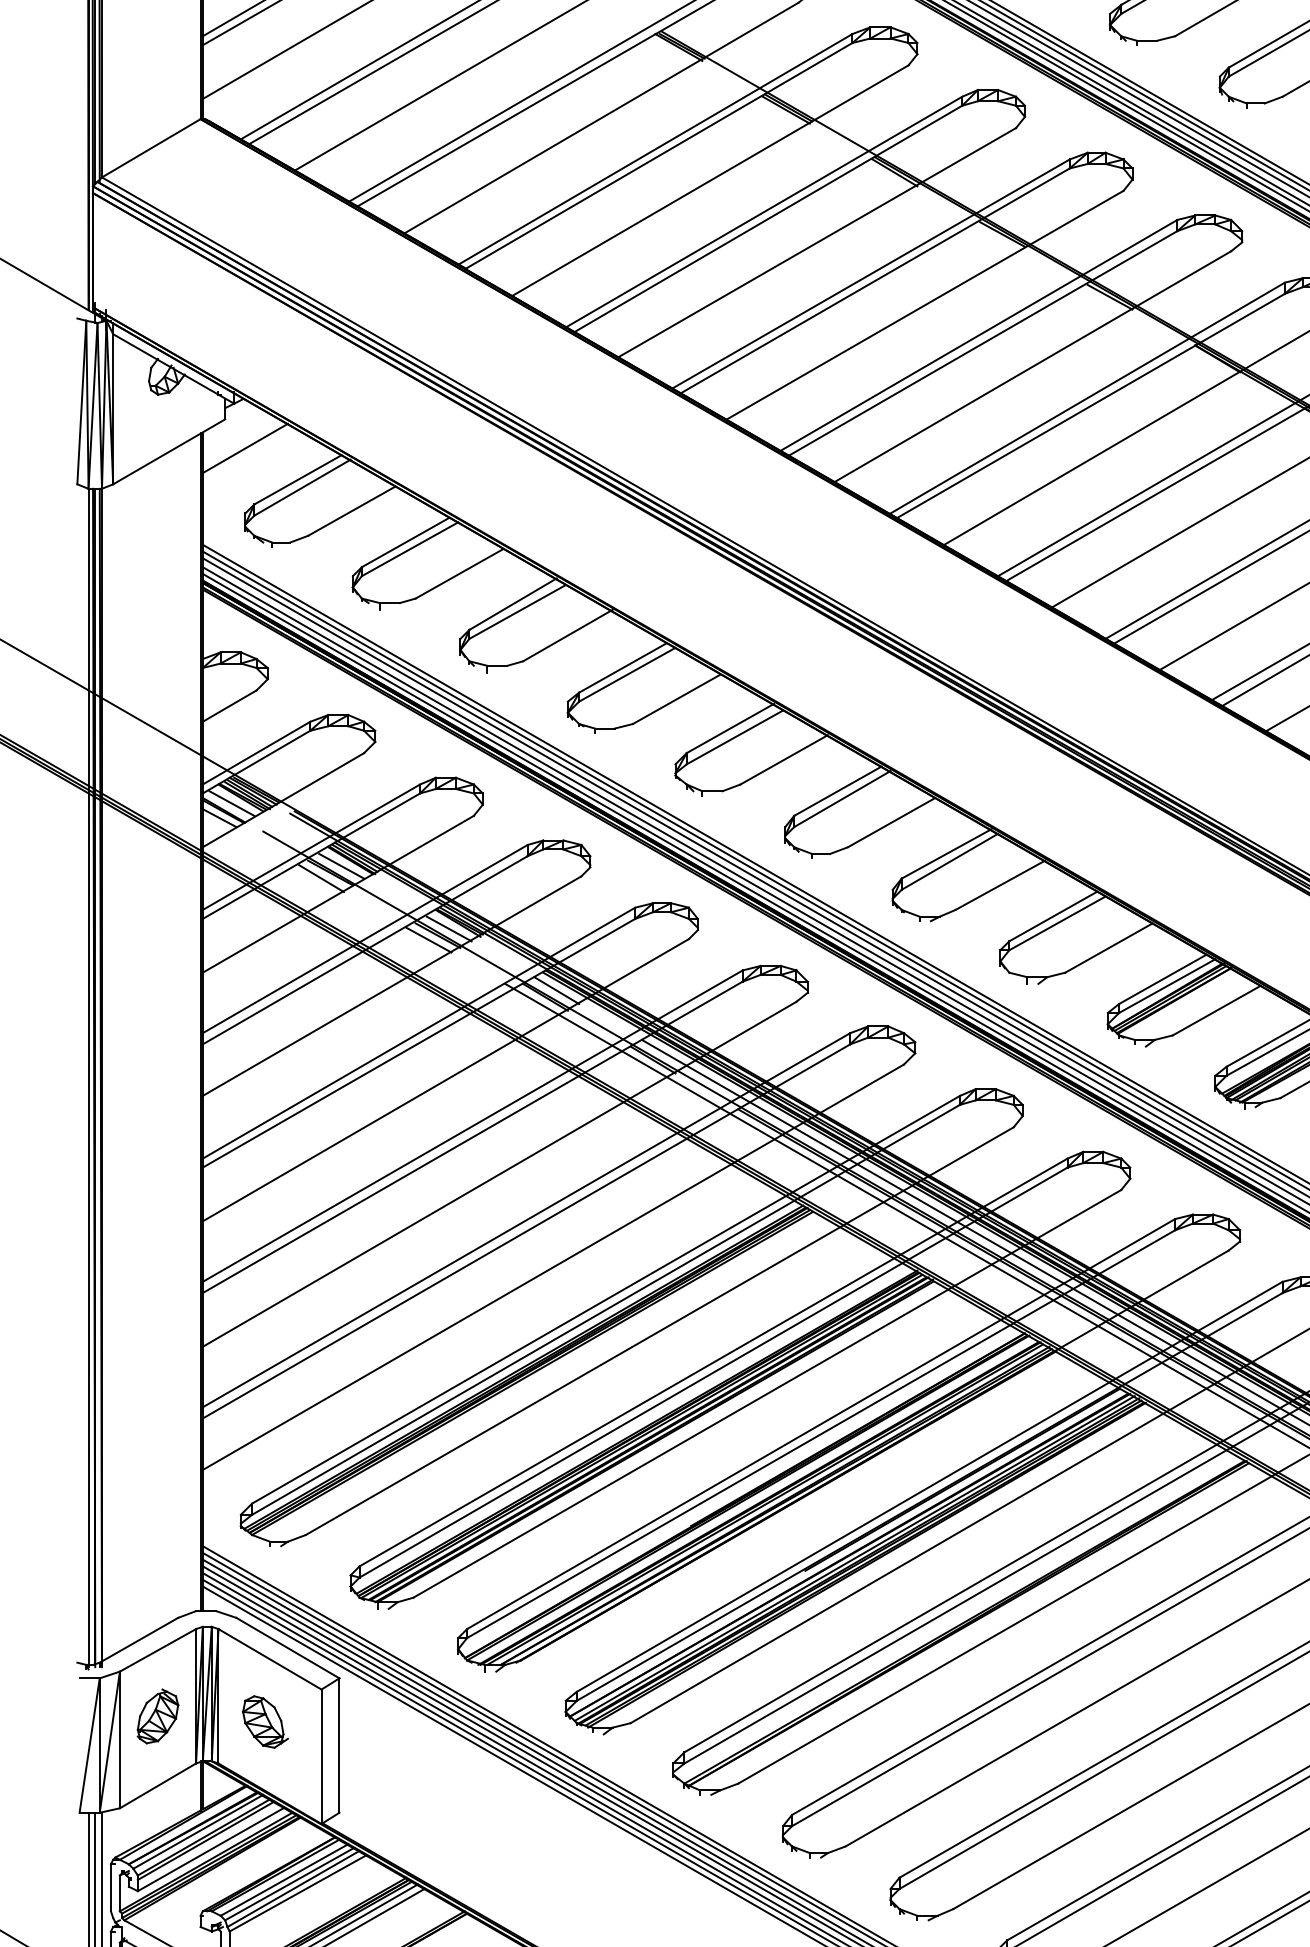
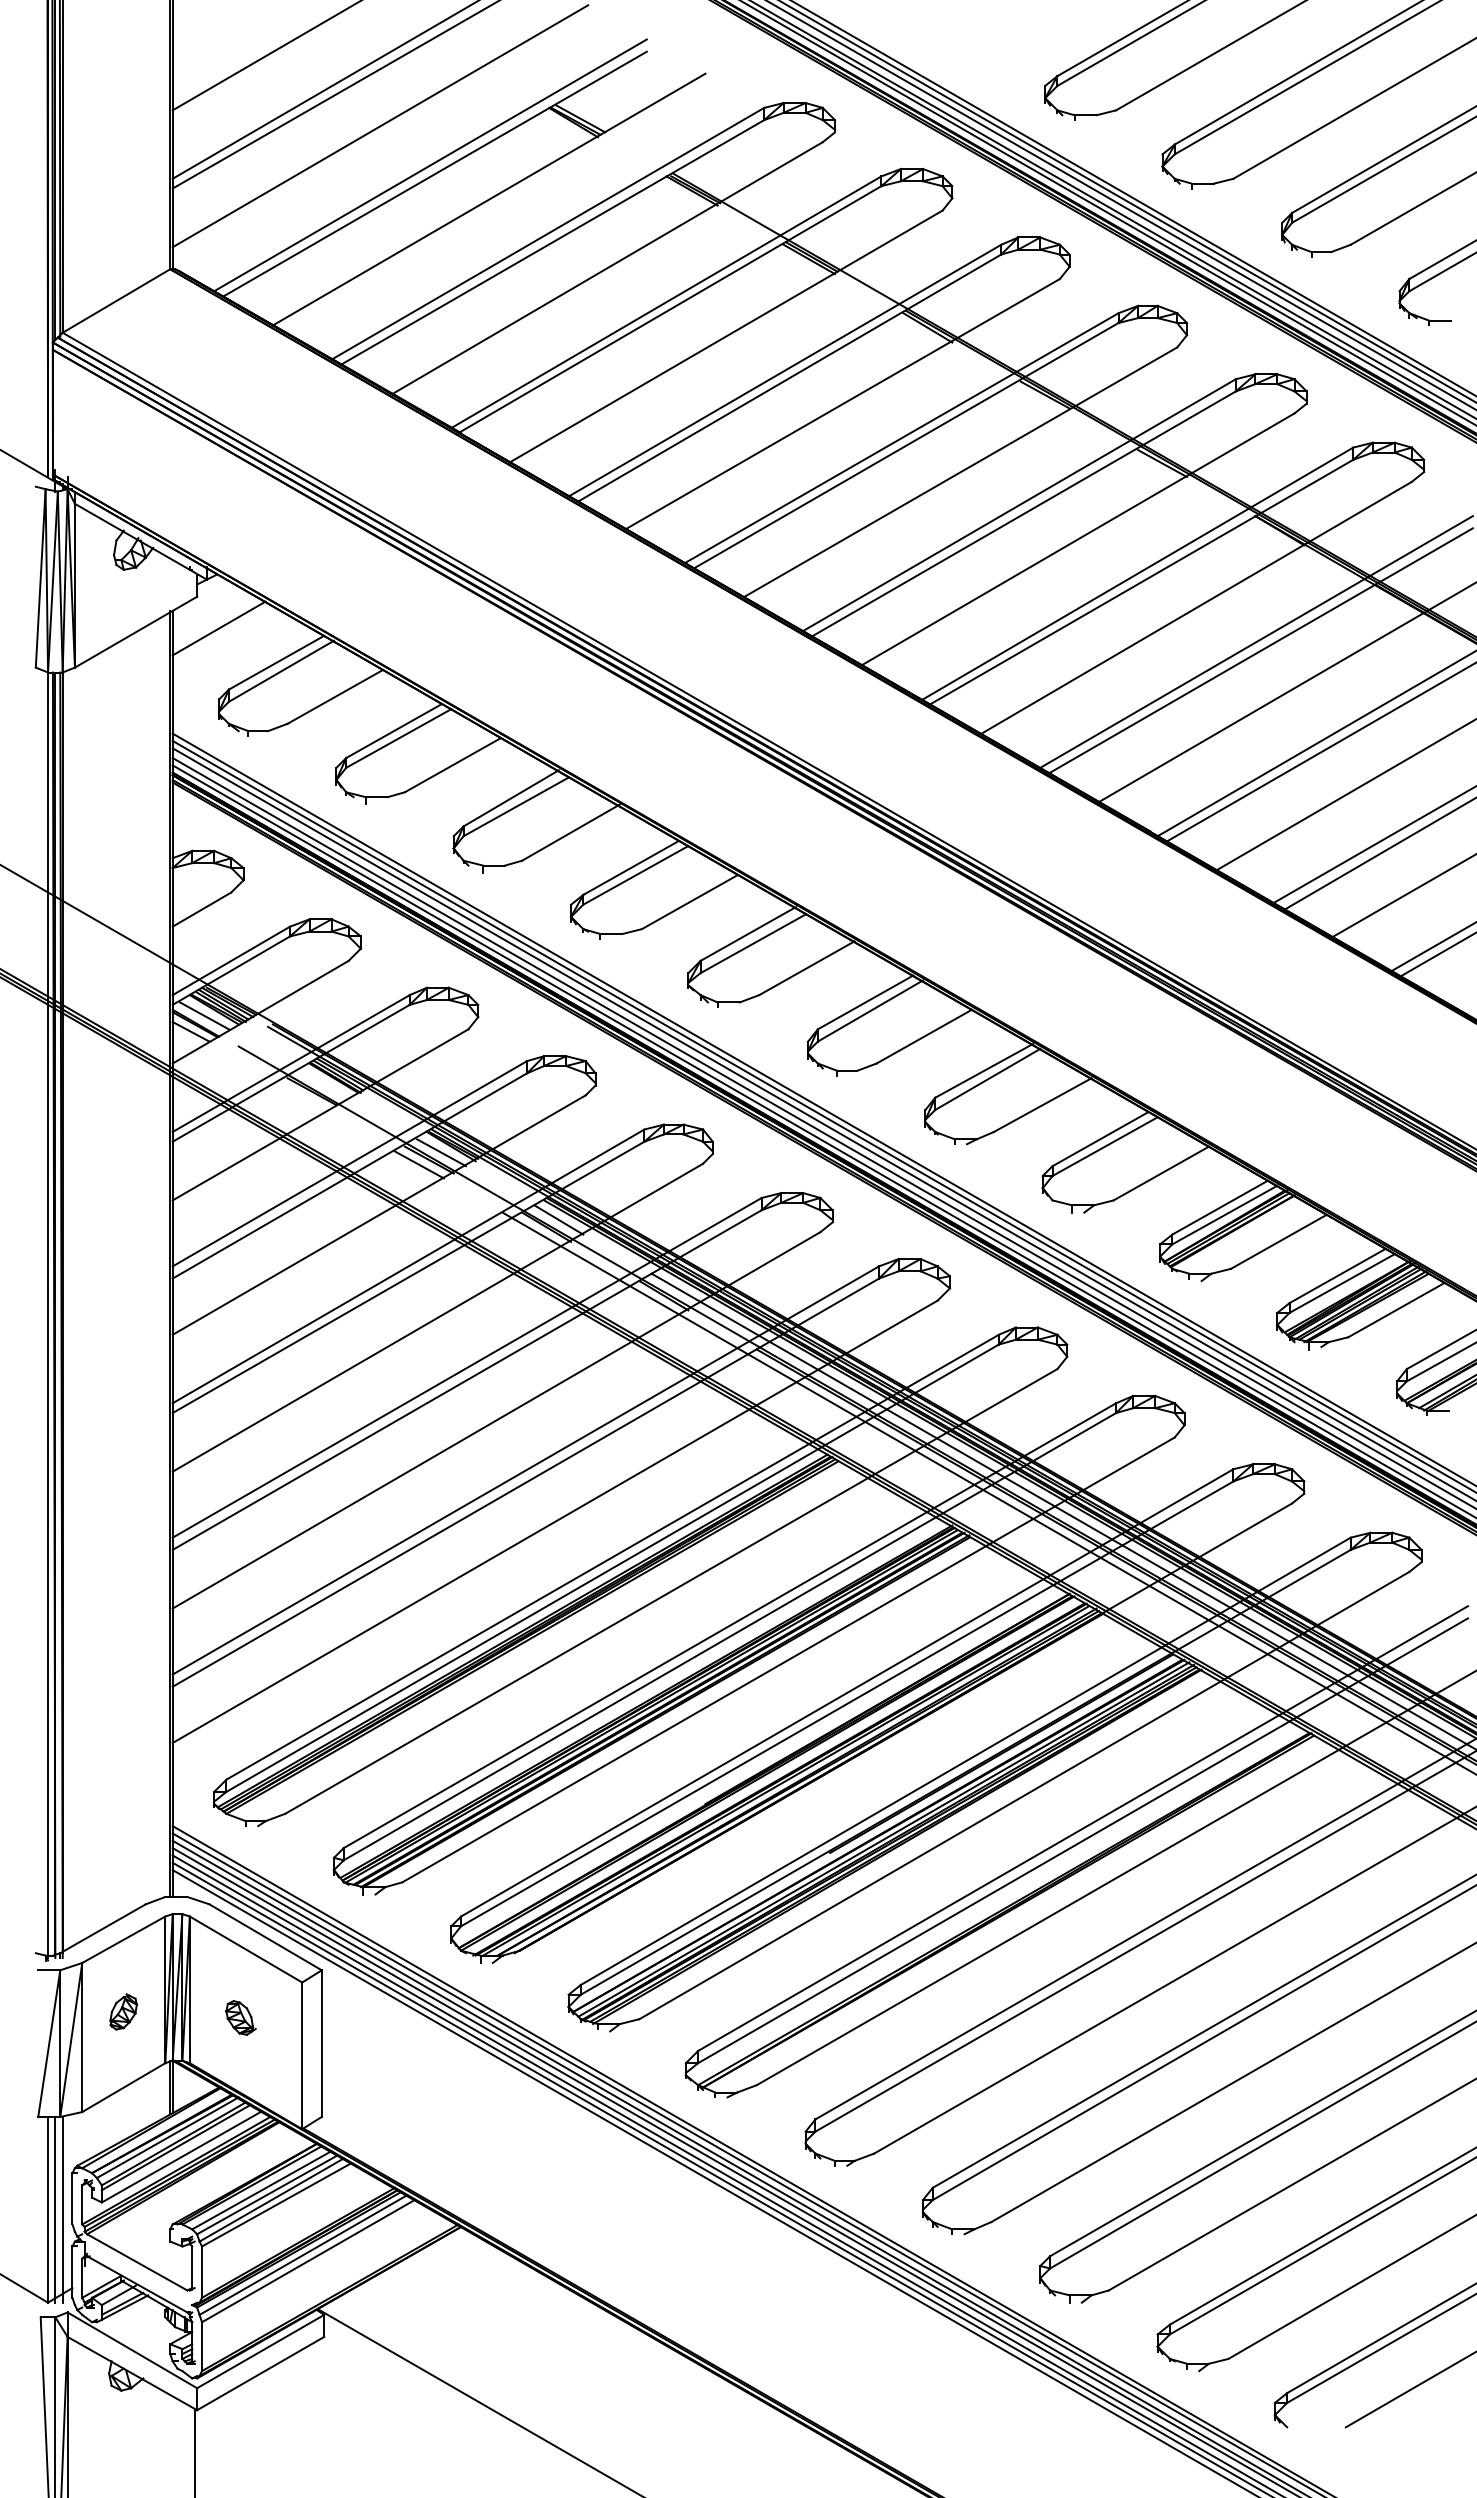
line: (341, 865) -> (323, 1083), removed
line: (320, 878) -> (301, 1097), removed
part: (157, 1716) -> (123, 2011), size x0.6
part: (264, 1721) -> (240, 2017), size x0.6

